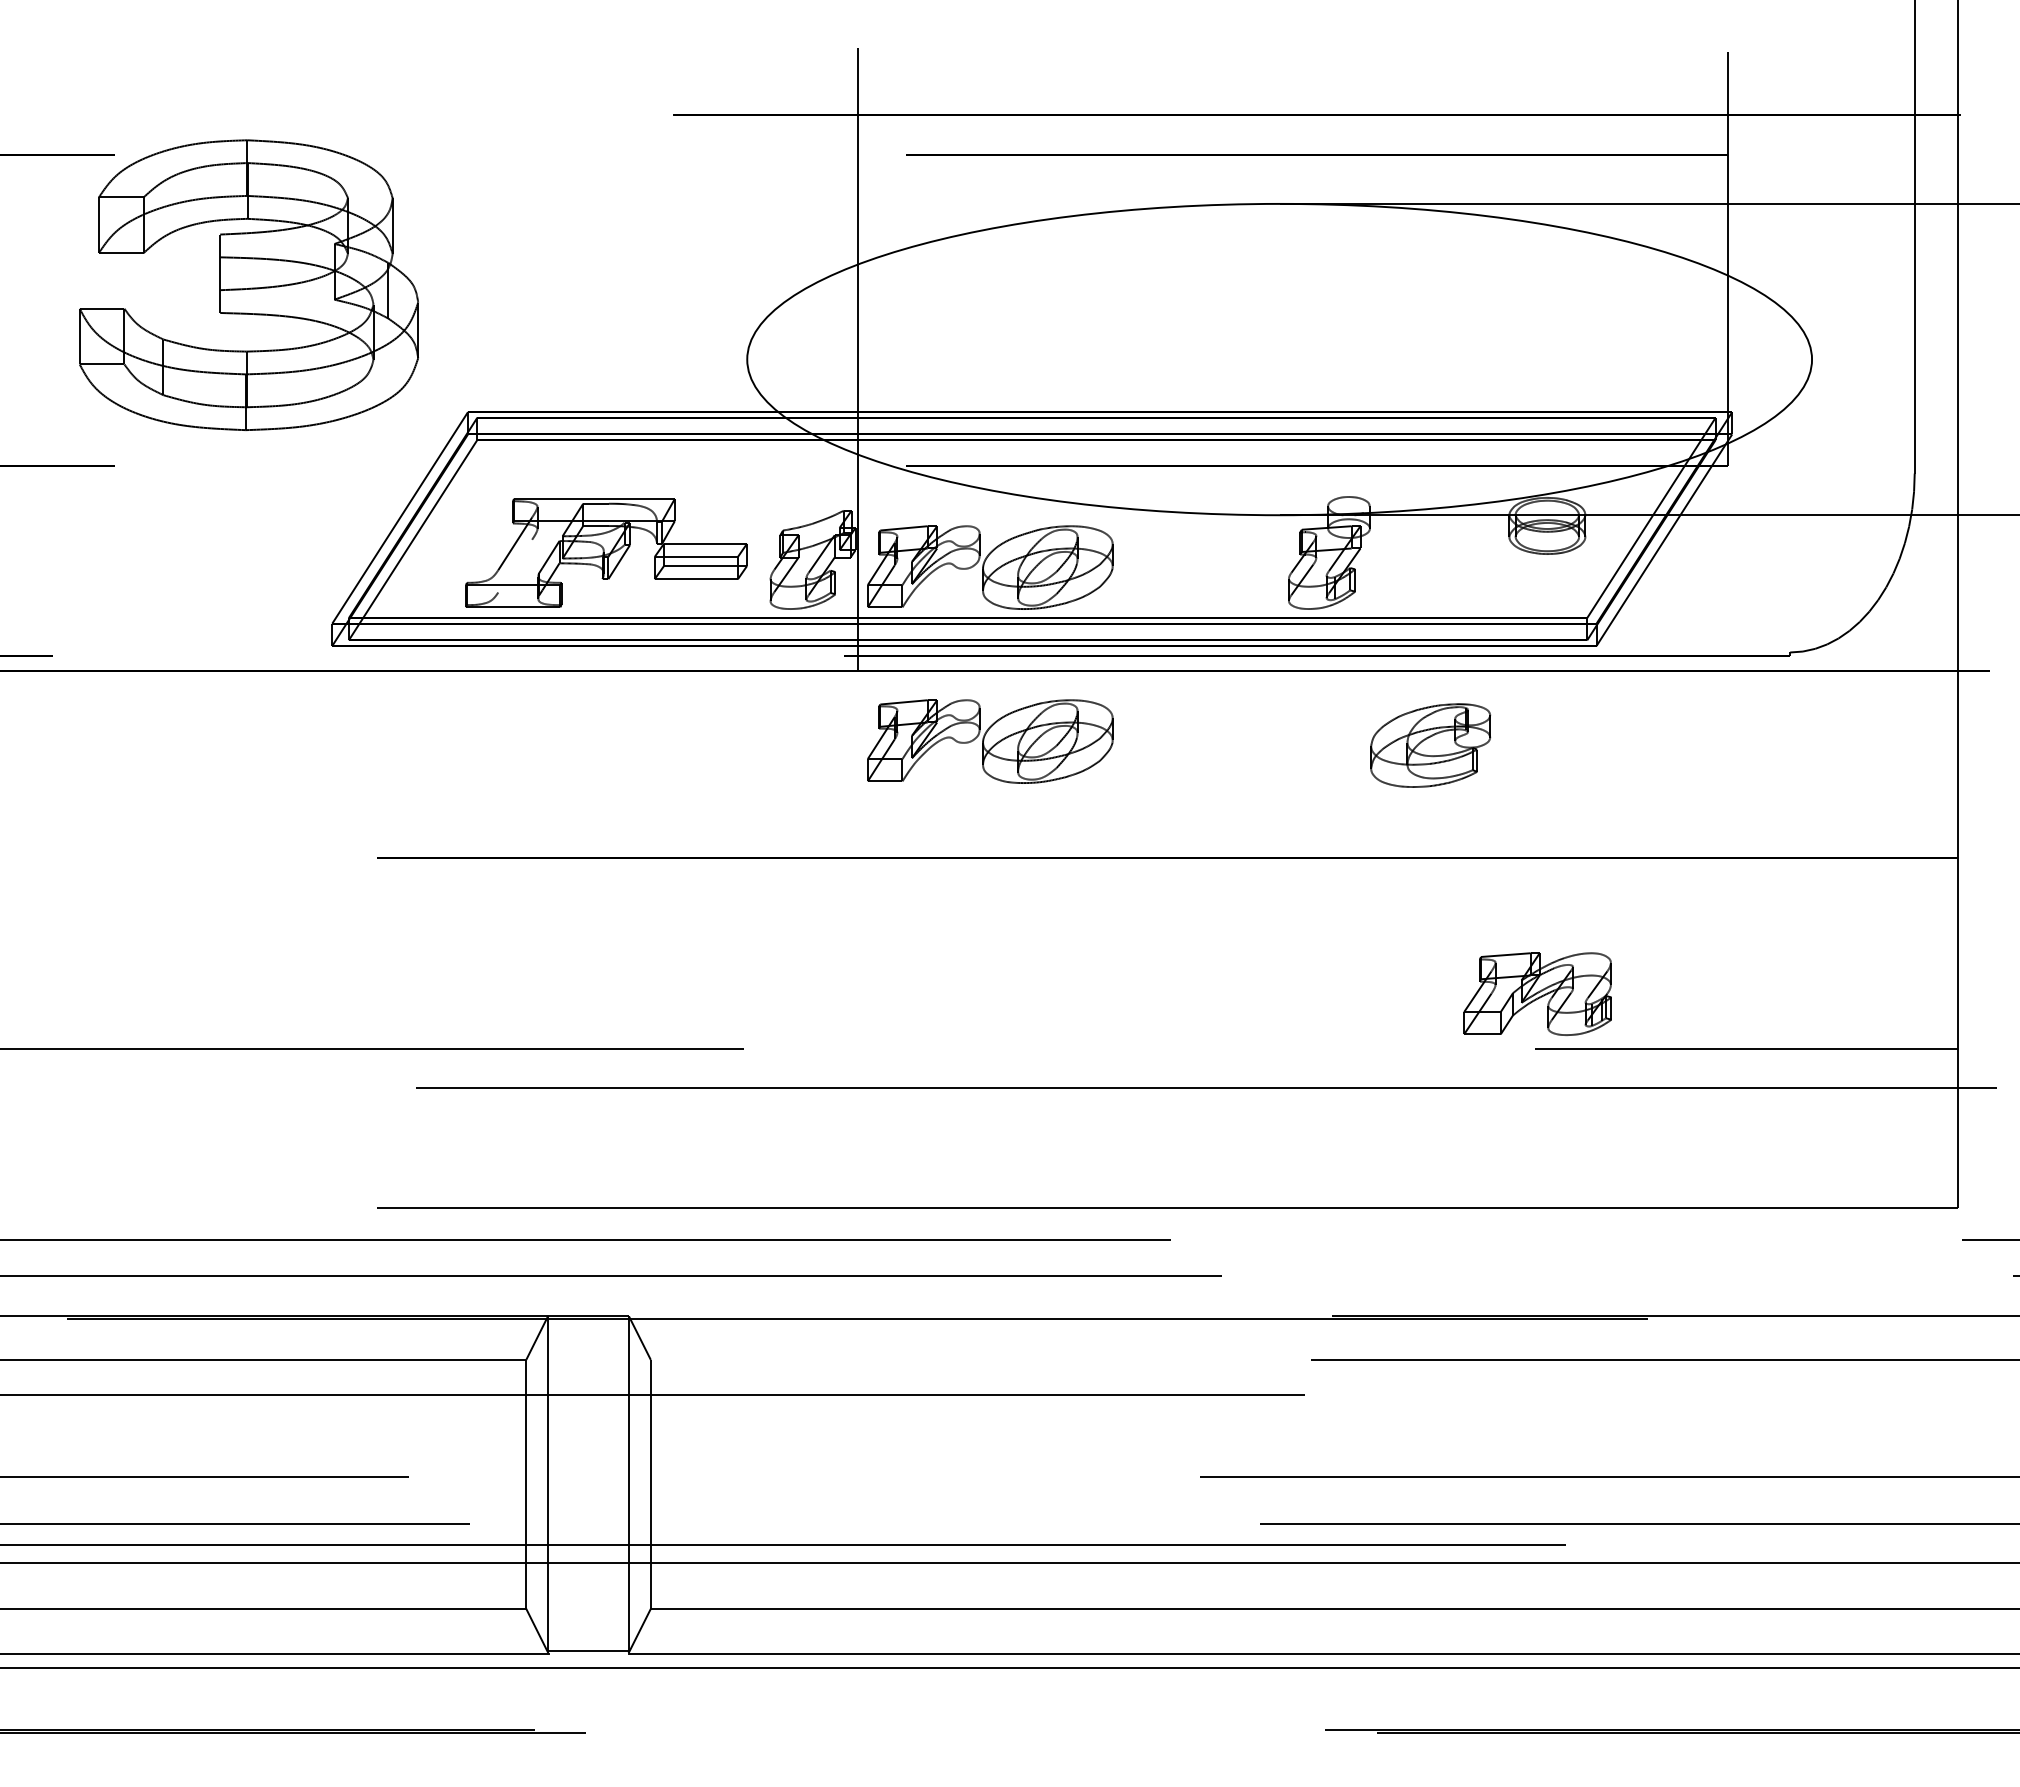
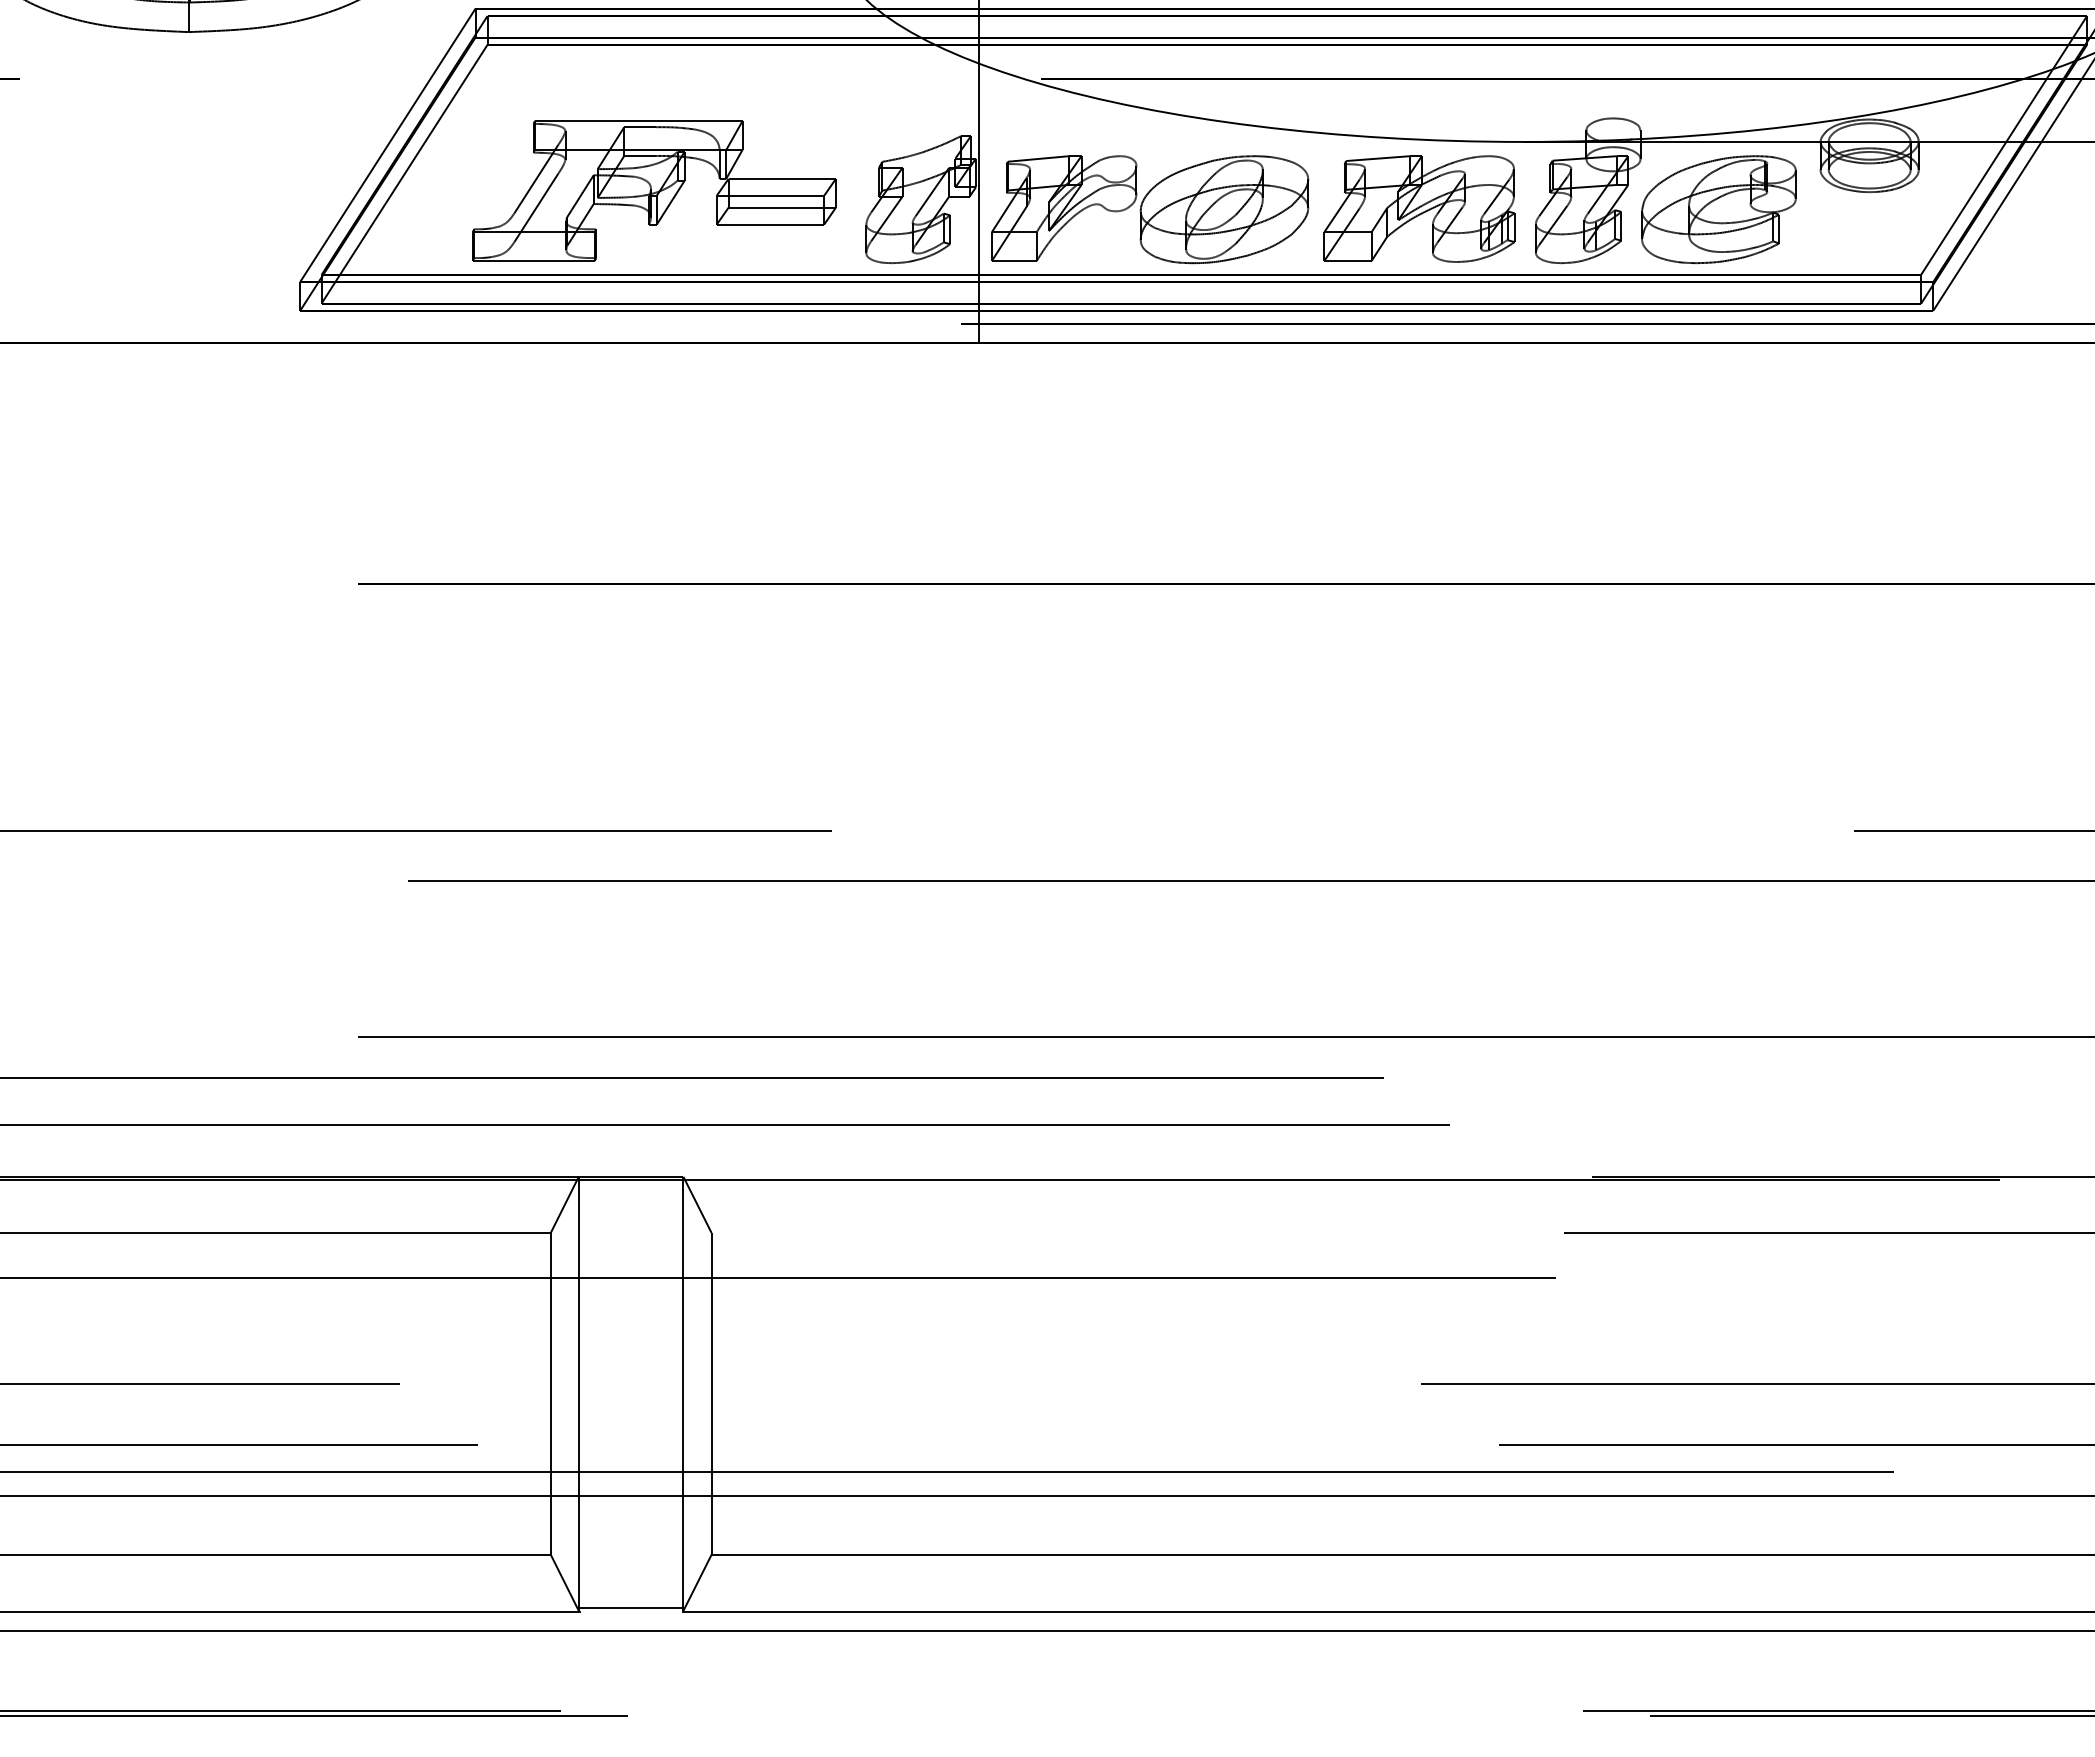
line: (515, 565) -> (536, 206), added
part: (990, 741) -> (1150, 434), removed
part: (1430, 745) -> (1718, 209), moved
part: (1537, 993) -> (1419, 208), moved

